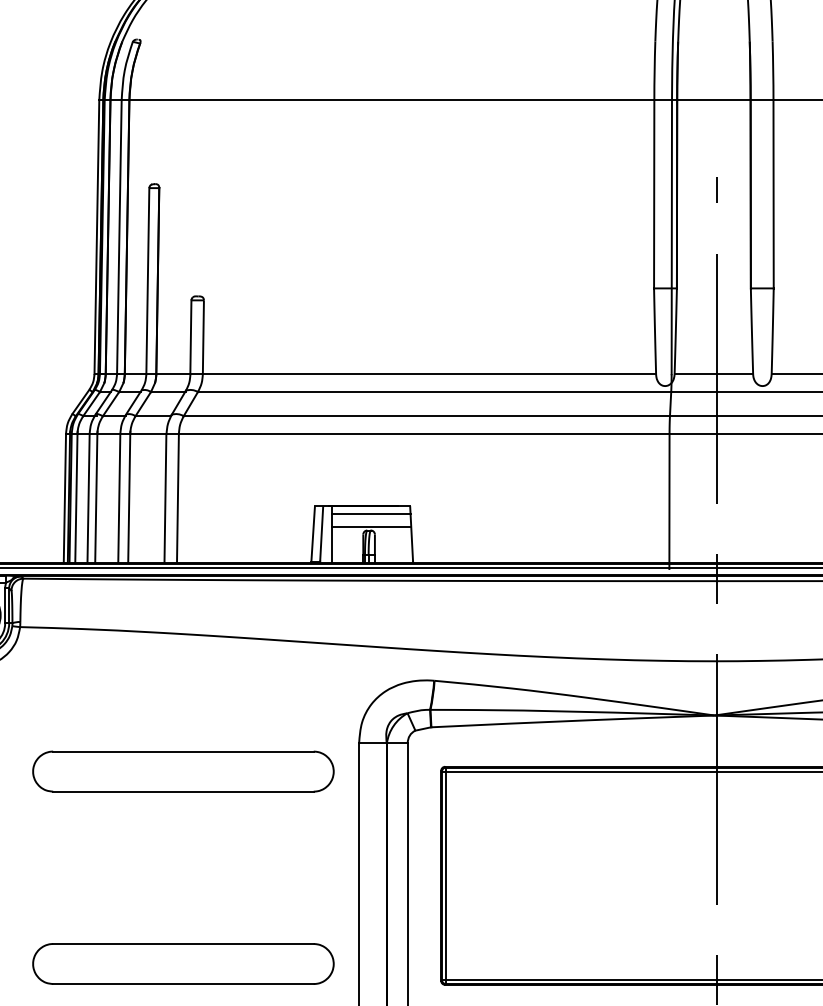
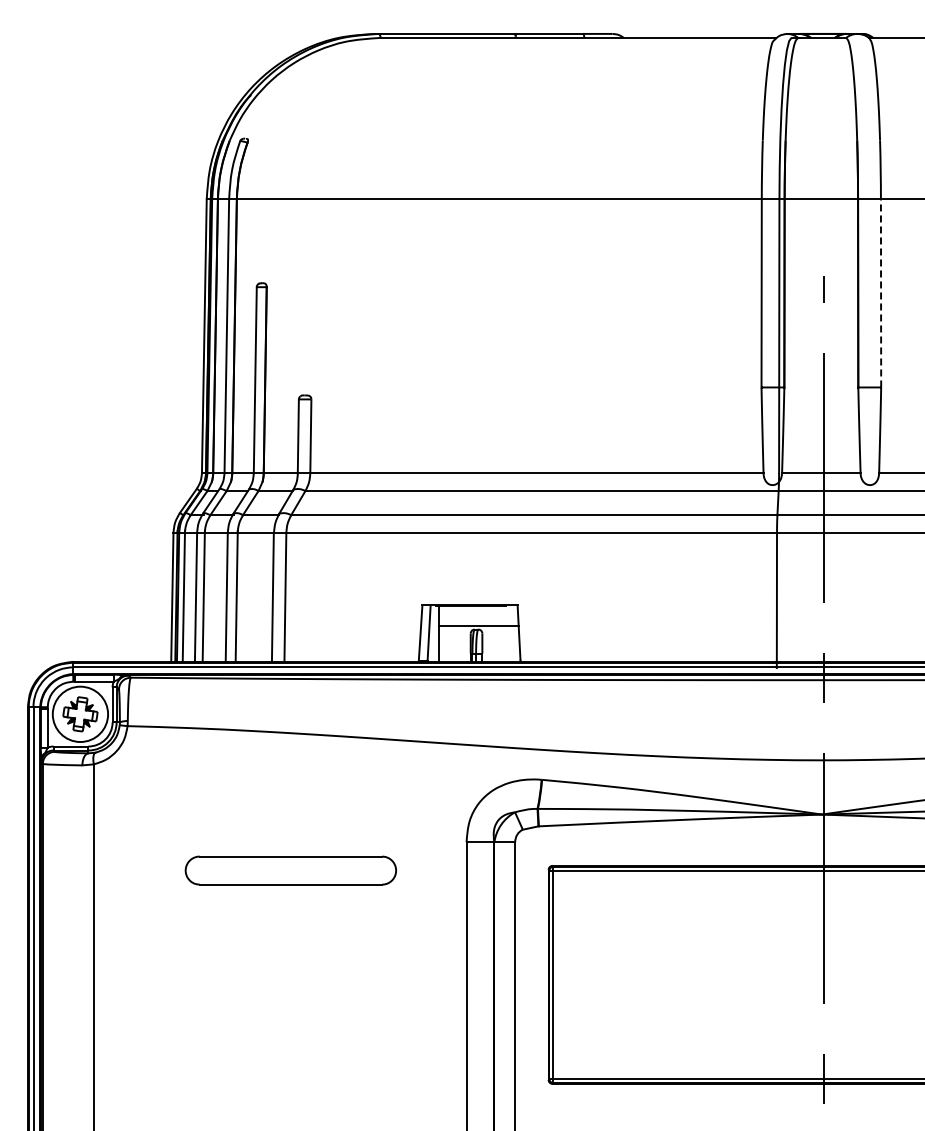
line: (774, 193) -> (881, 292), solid -> dashed
line: (371, 514) -> (478, 613), removed
part: (183, 771) -> (290, 870), size x0.7
part: (183, 963) -> (290, 1062), removed

